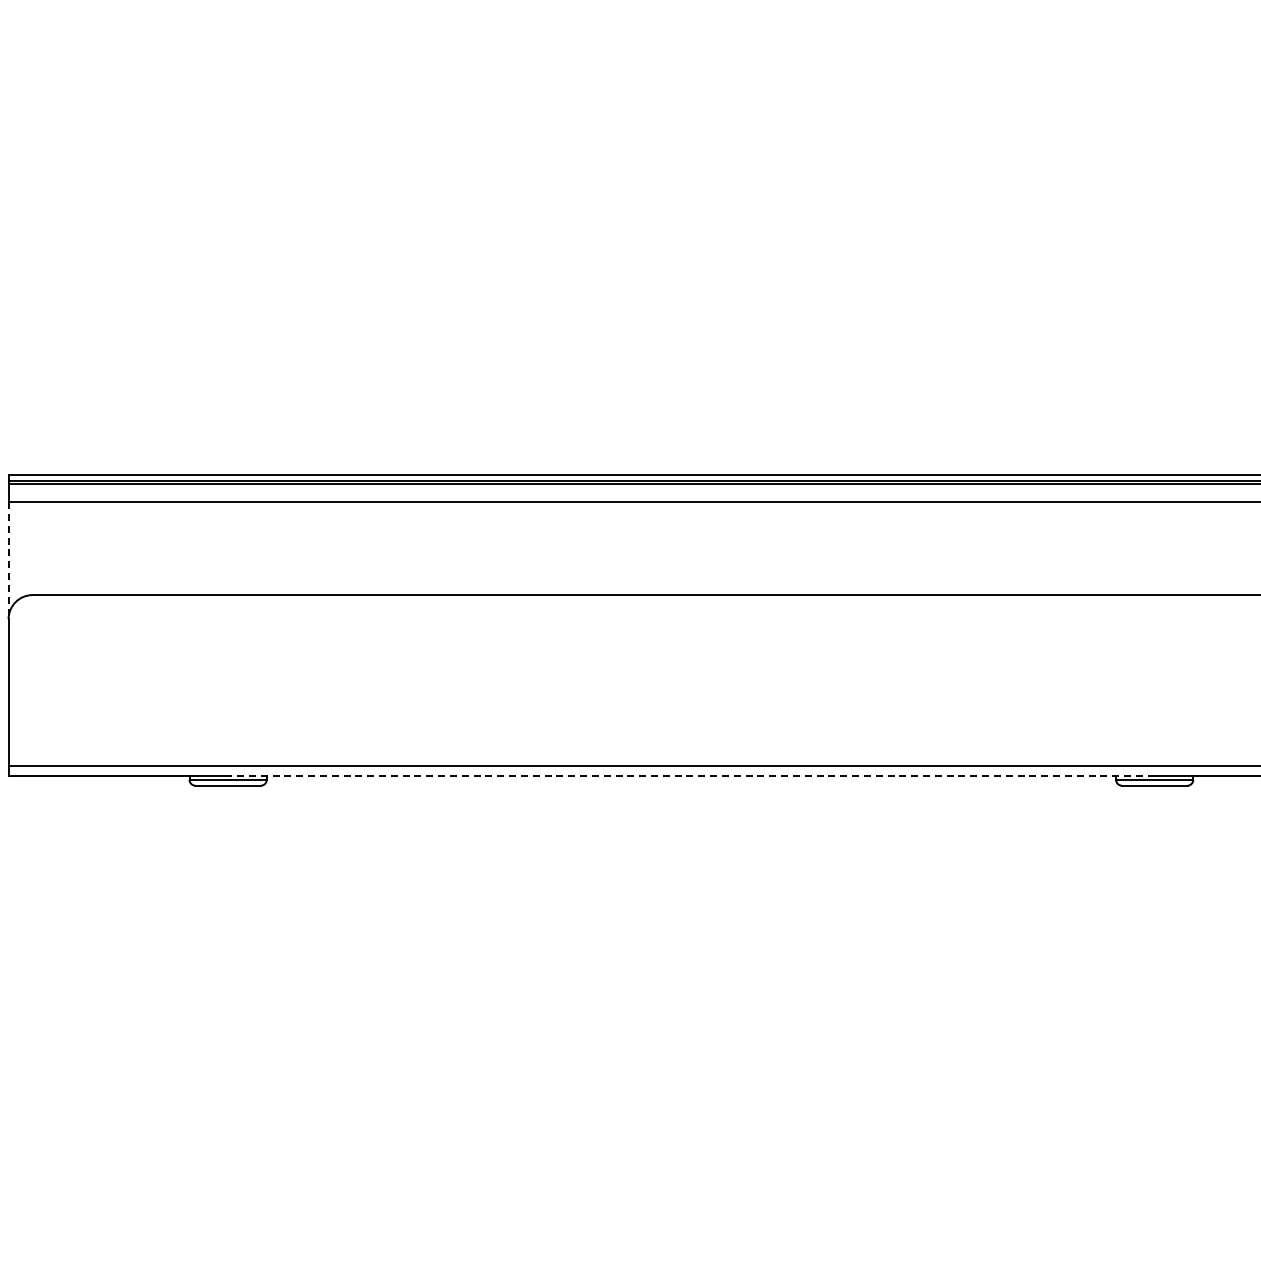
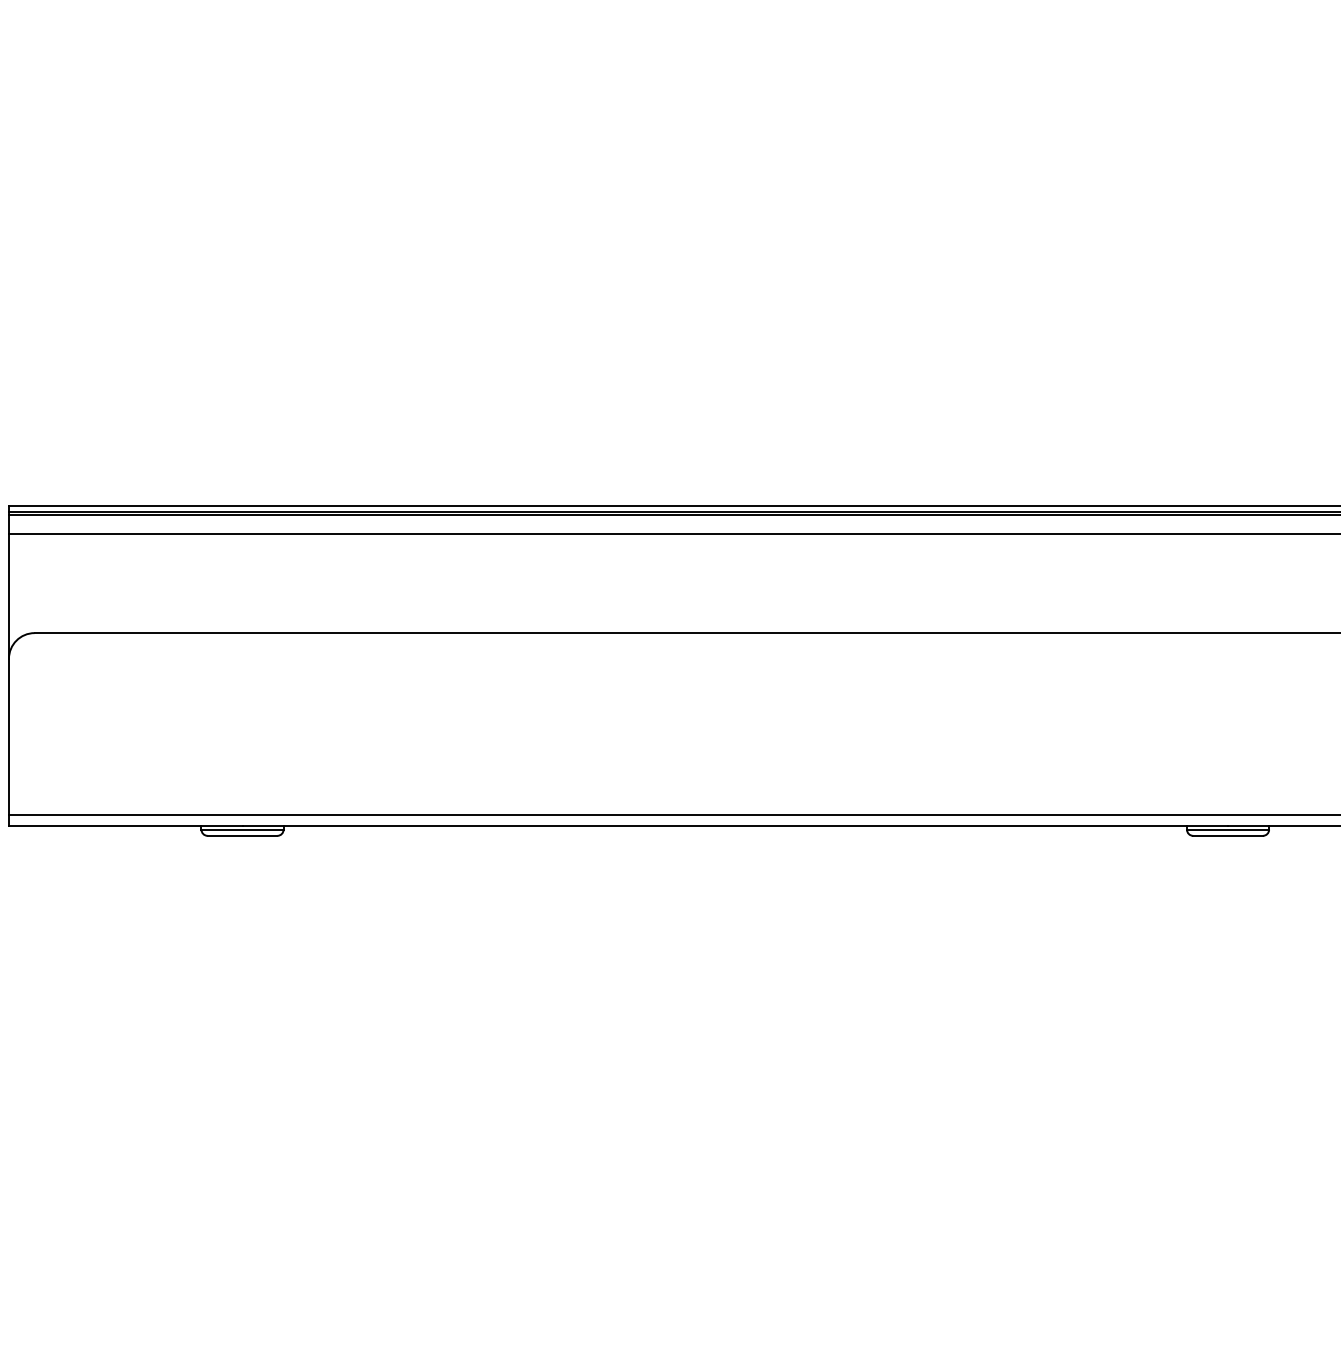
line: (8, 560) -> (8, 596), dashed -> solid
line: (690, 776) -> (734, 826), dashed -> solid

